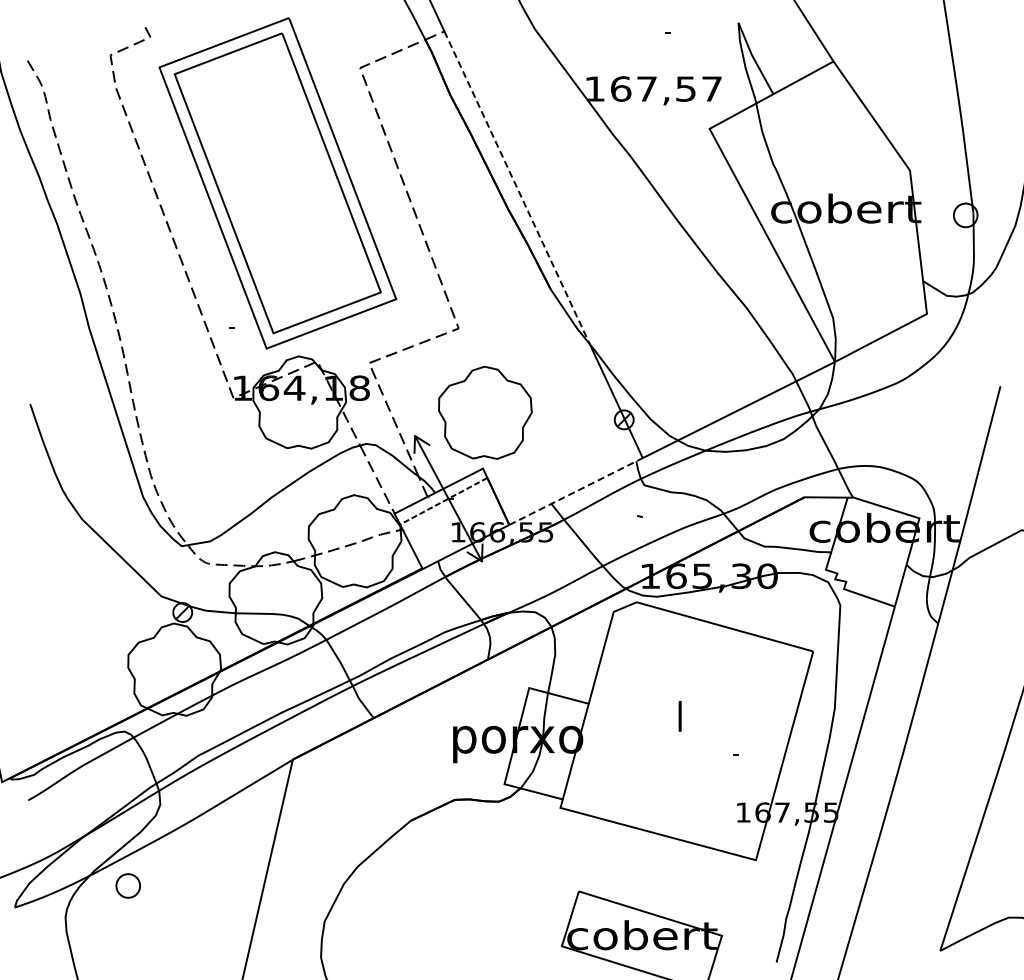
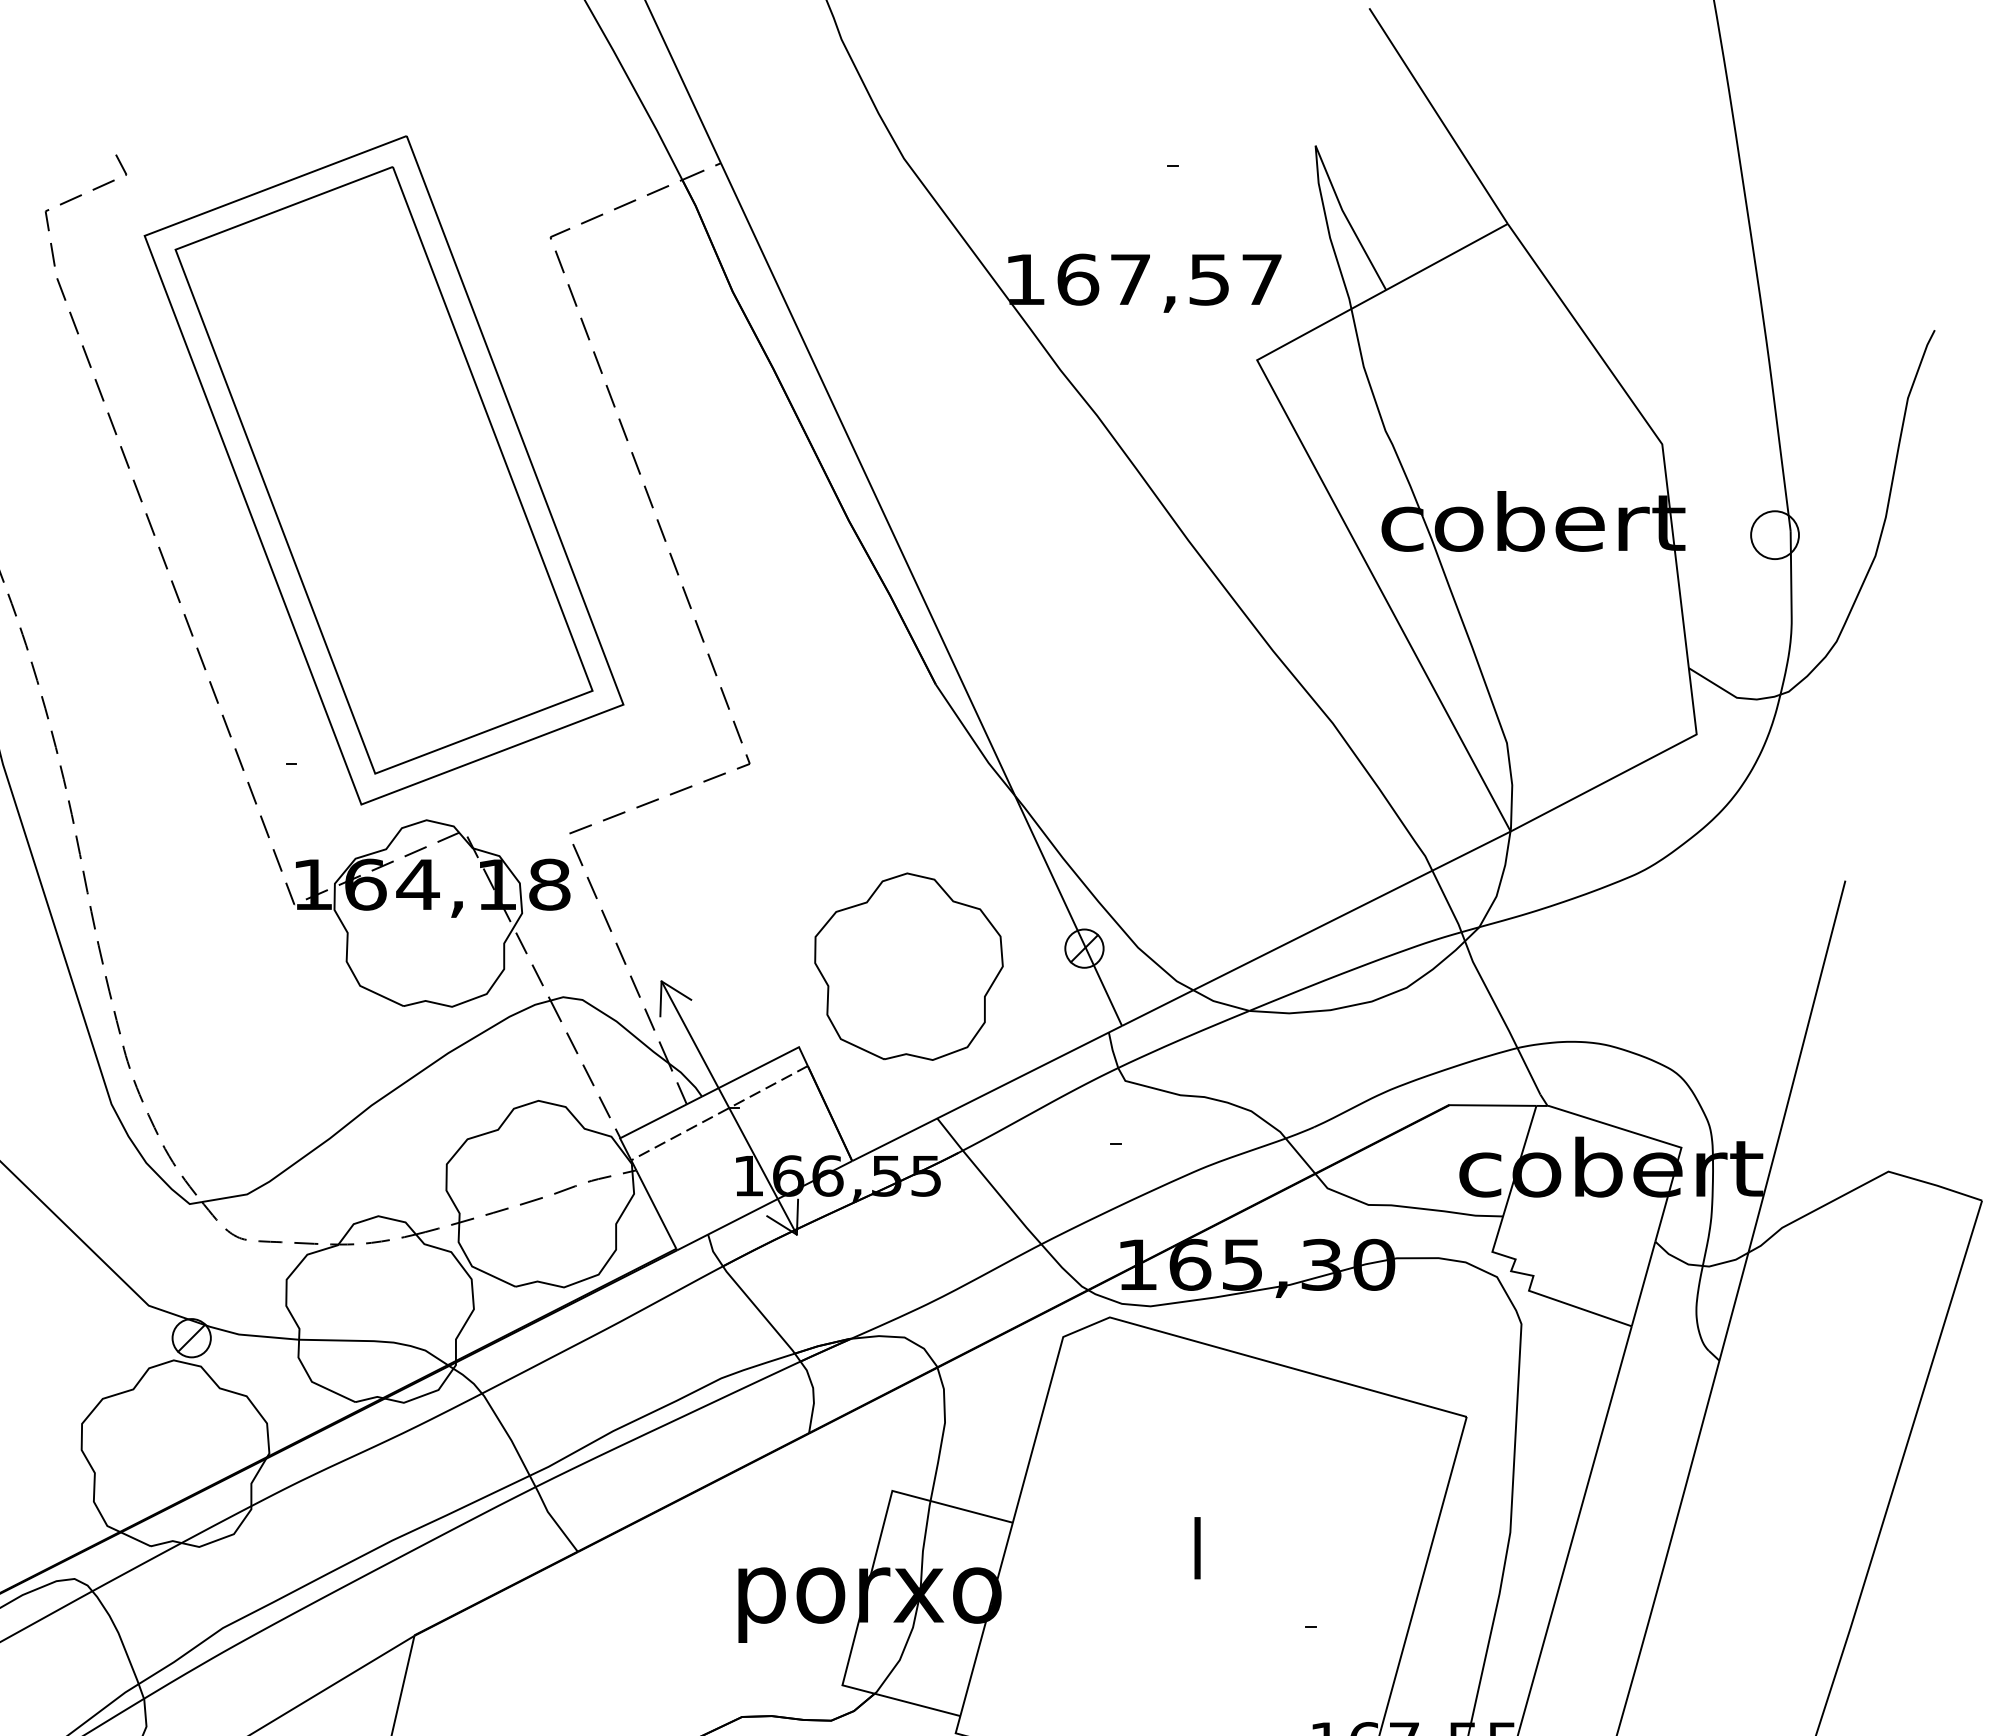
line: (517, 187) -> (868, 478), dashed -> solid
part: (485, 412) -> (909, 966), moved
line: (576, 491) -> (987, 1093), dashed -> solid

